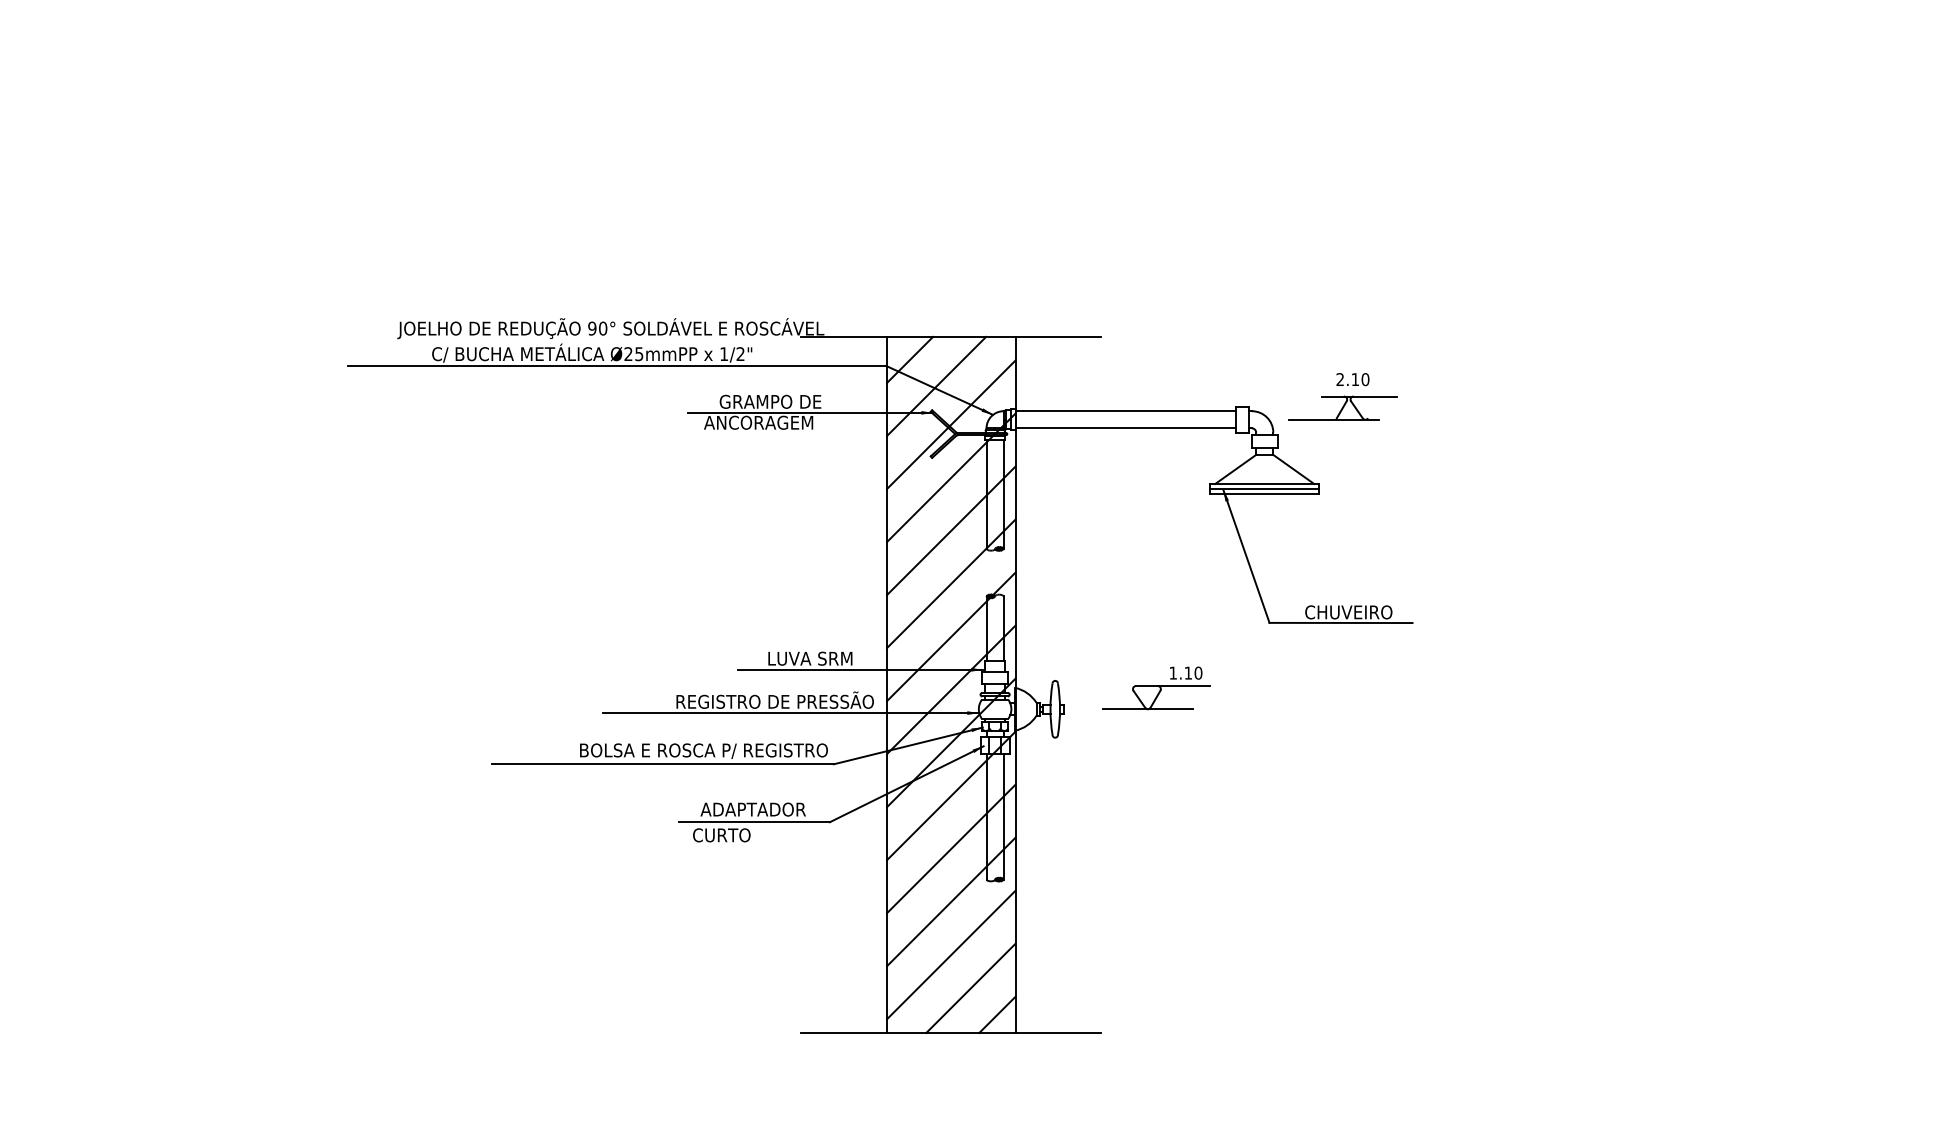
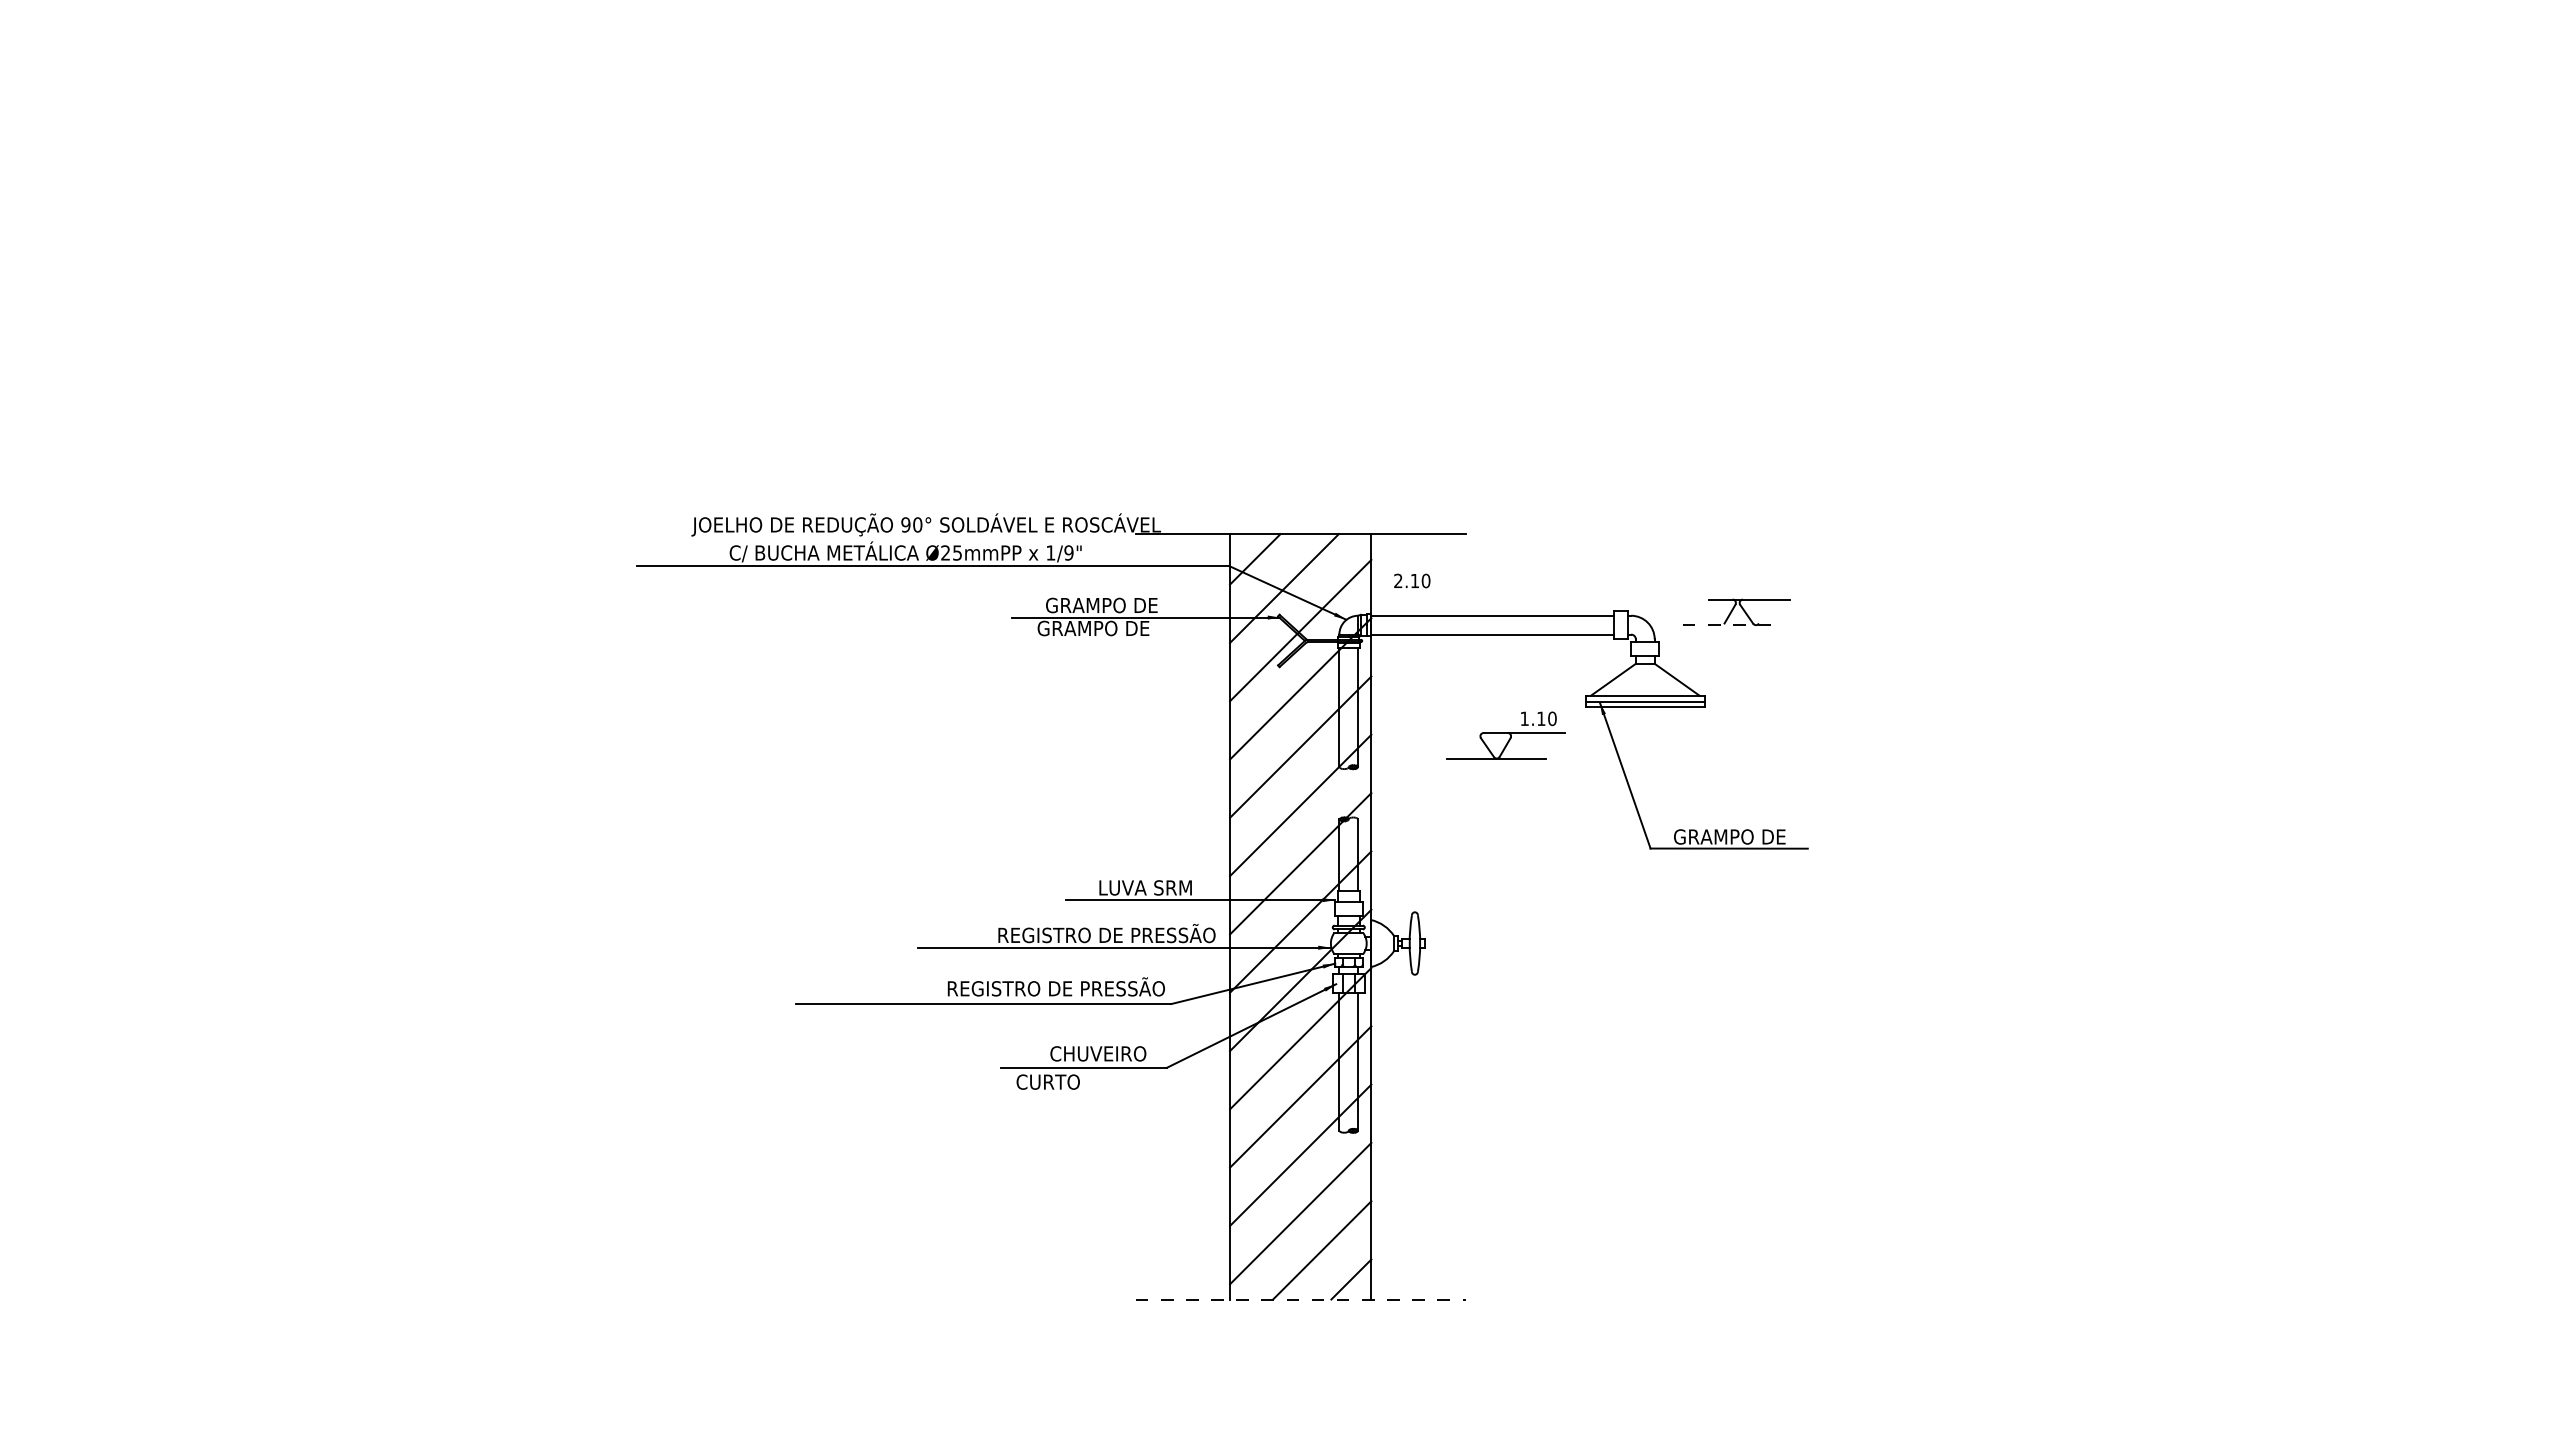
text: (740, 353) -> (1068, 552), 1/2" -> 1/9"
text: (1353, 379) -> (1412, 580), moved
line: (1333, 420) -> (1720, 625), solid -> dashed
text: (758, 422) -> (1088, 628), ANCORAGEM -> GRAMPO DE
text: (1341, 611) -> (1729, 836), CHUVEIRO -> GRAMPO DE
part: (1155, 688) -> (1505, 735), moved
text: (697, 749) -> (1021, 987), BOLSA E ROSCA P/ REGISTRO -> REGISTRO DE PRESSÃO
text: (755, 809) -> (1085, 1053), ADAPTADOR -> CHUVEIRO
line: (951, 1033) -> (1300, 1299), solid -> dashed

